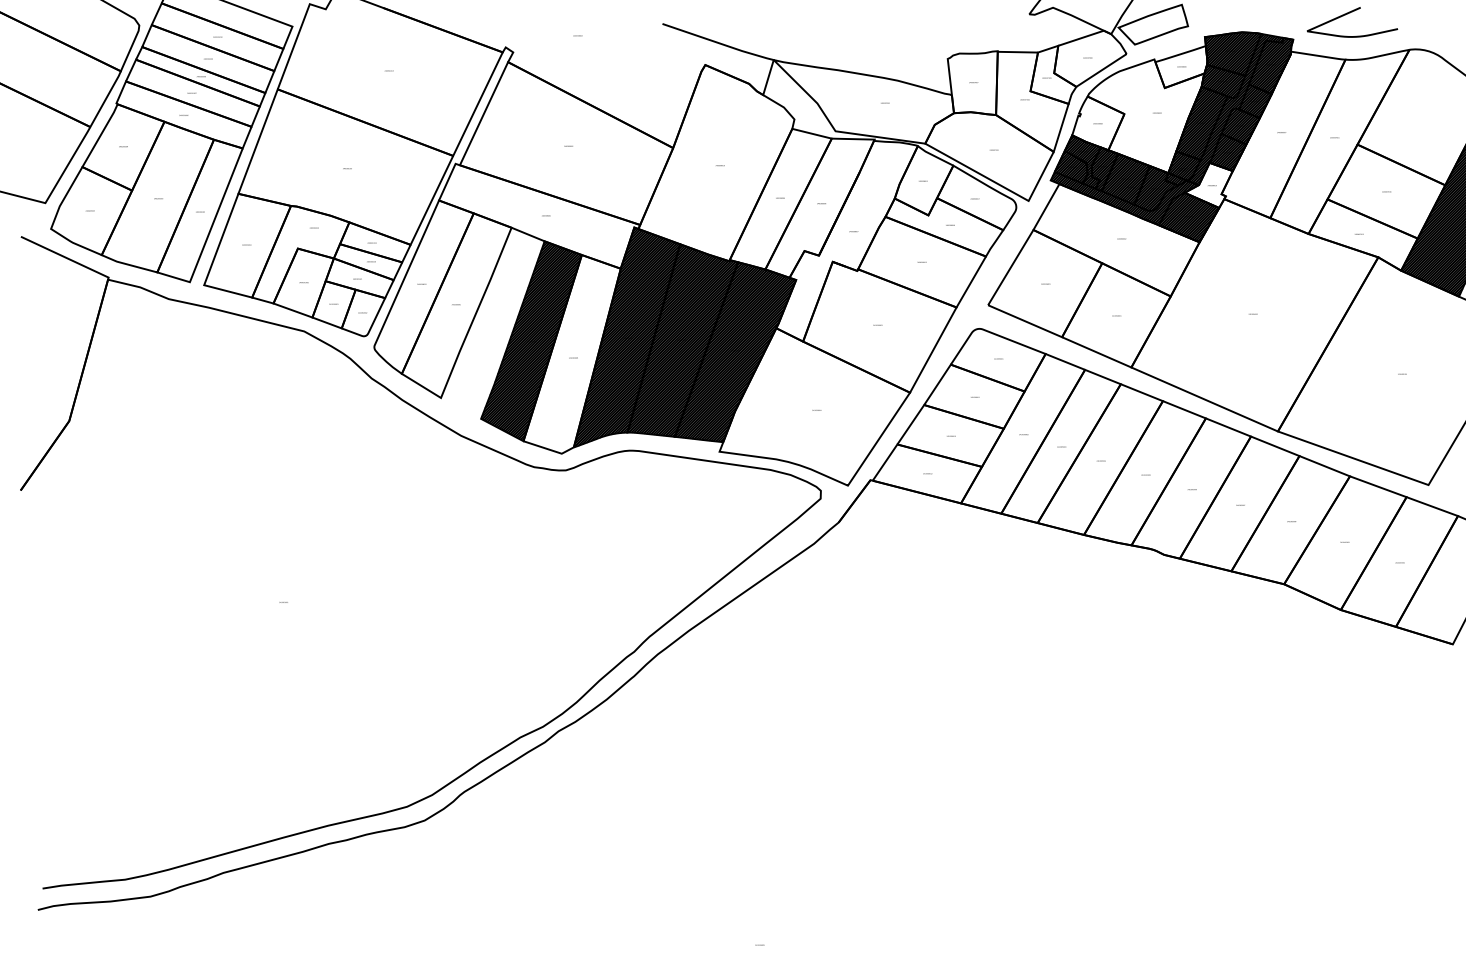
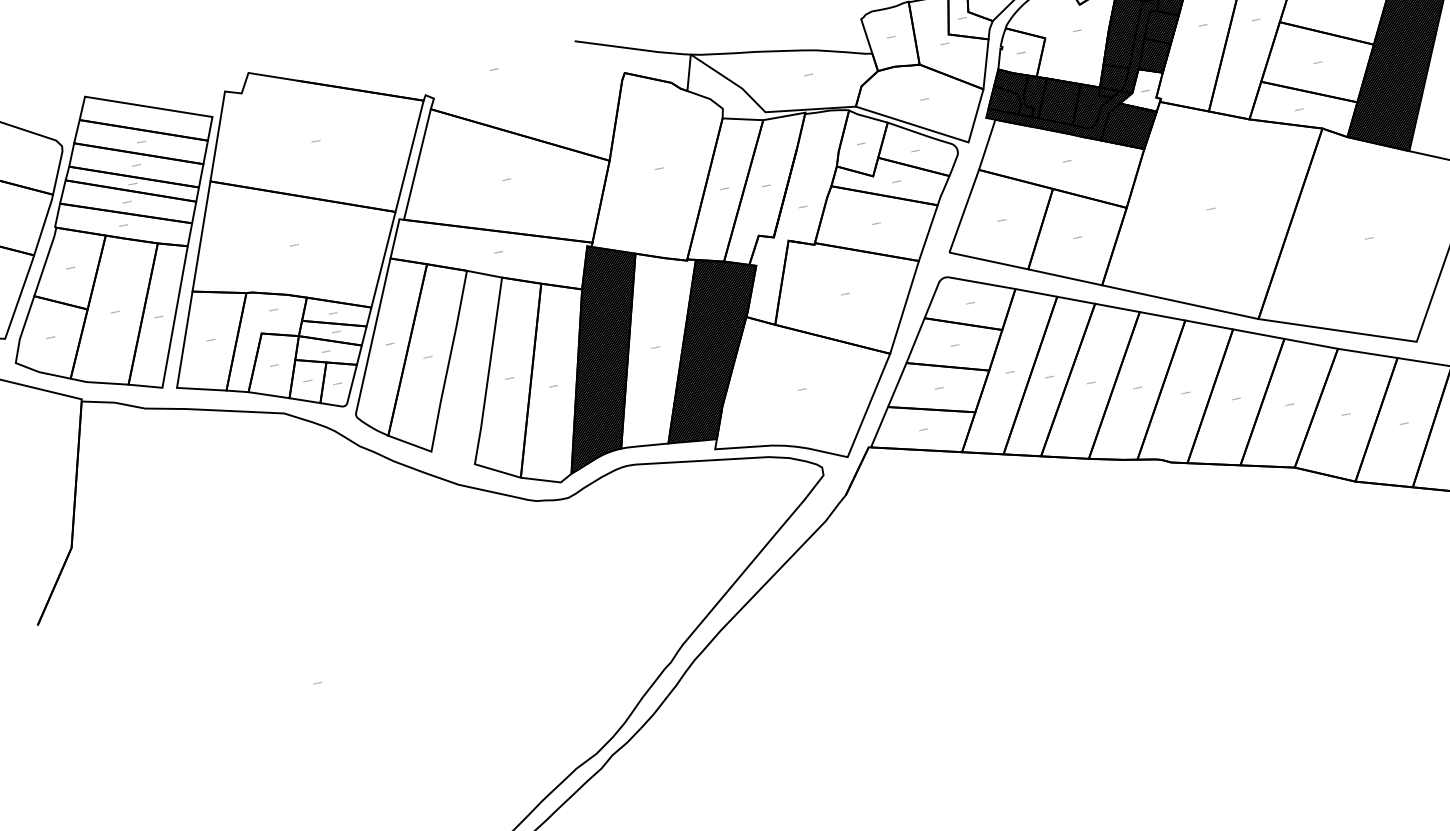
hatch: (531, 340) -> (508, 377), removed
hatch: (682, 340) -> (656, 347), removed

